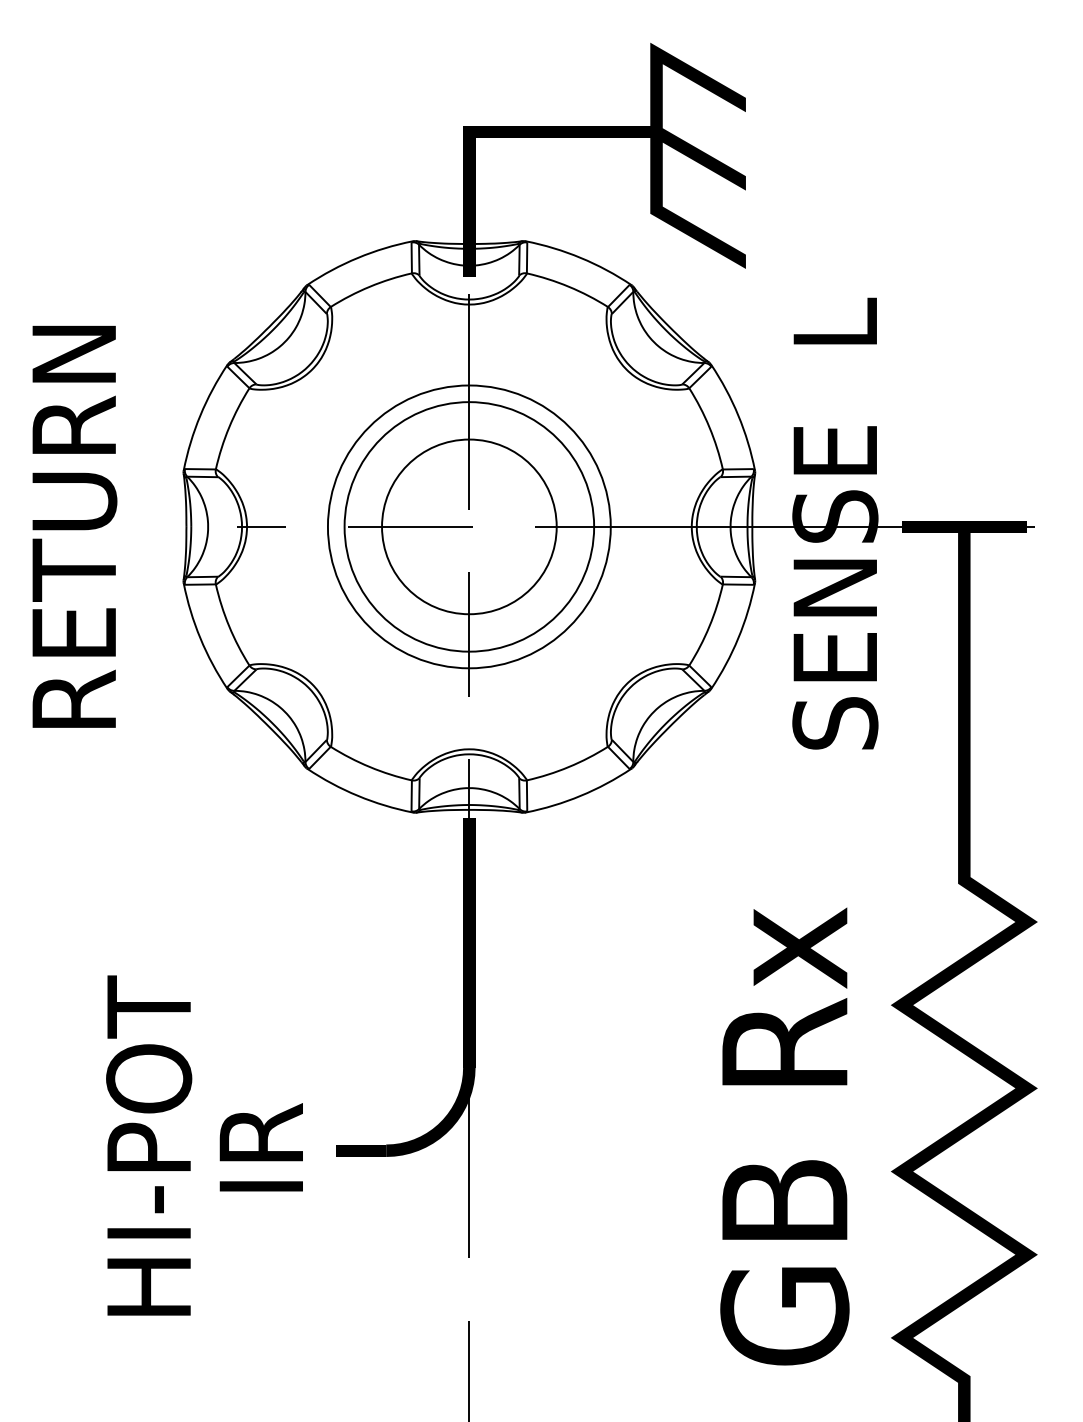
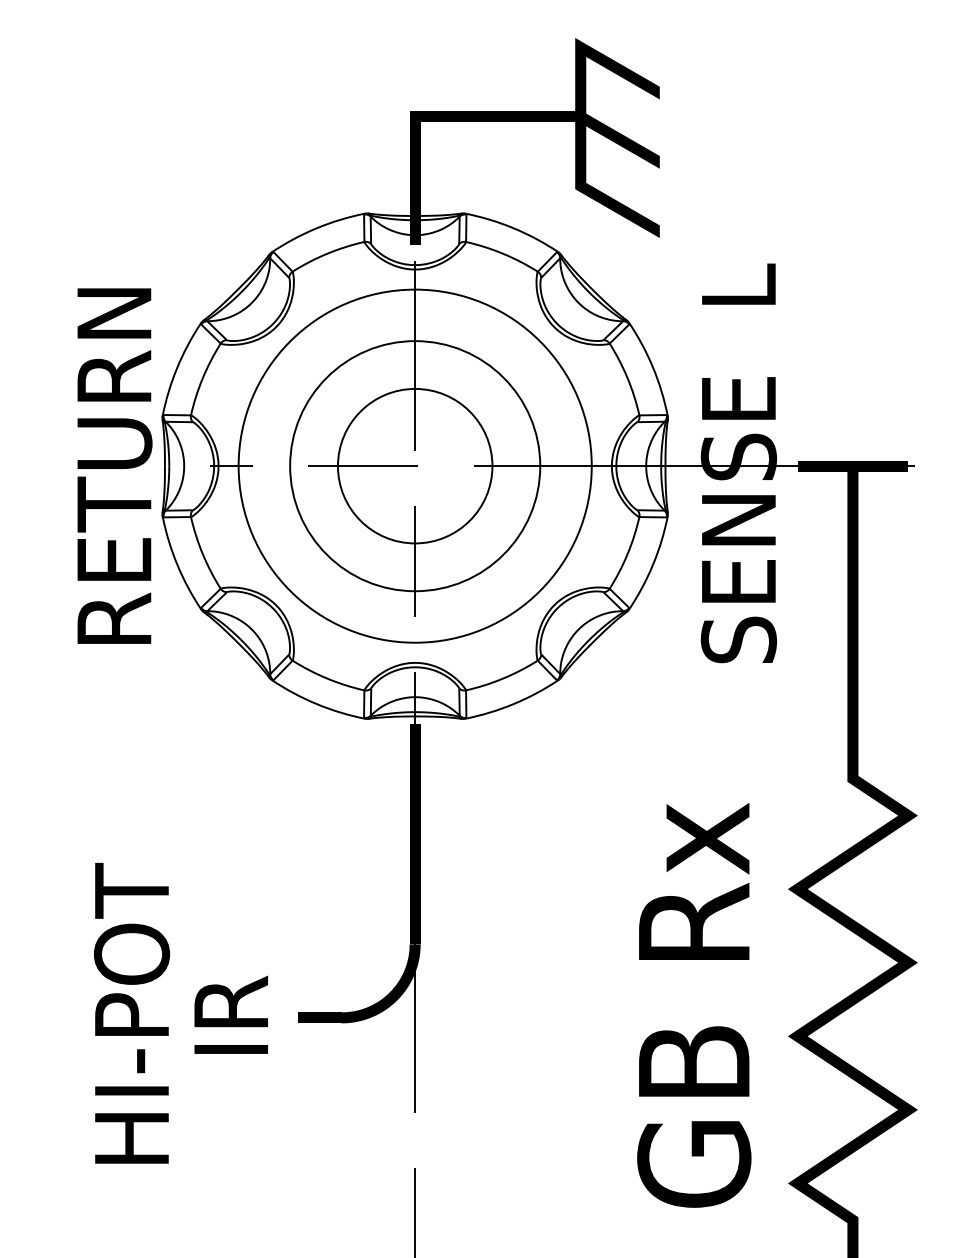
text: (74, 526) -> (114, 465), moved
circle: (469, 526) -> (415, 465), size x1.6

